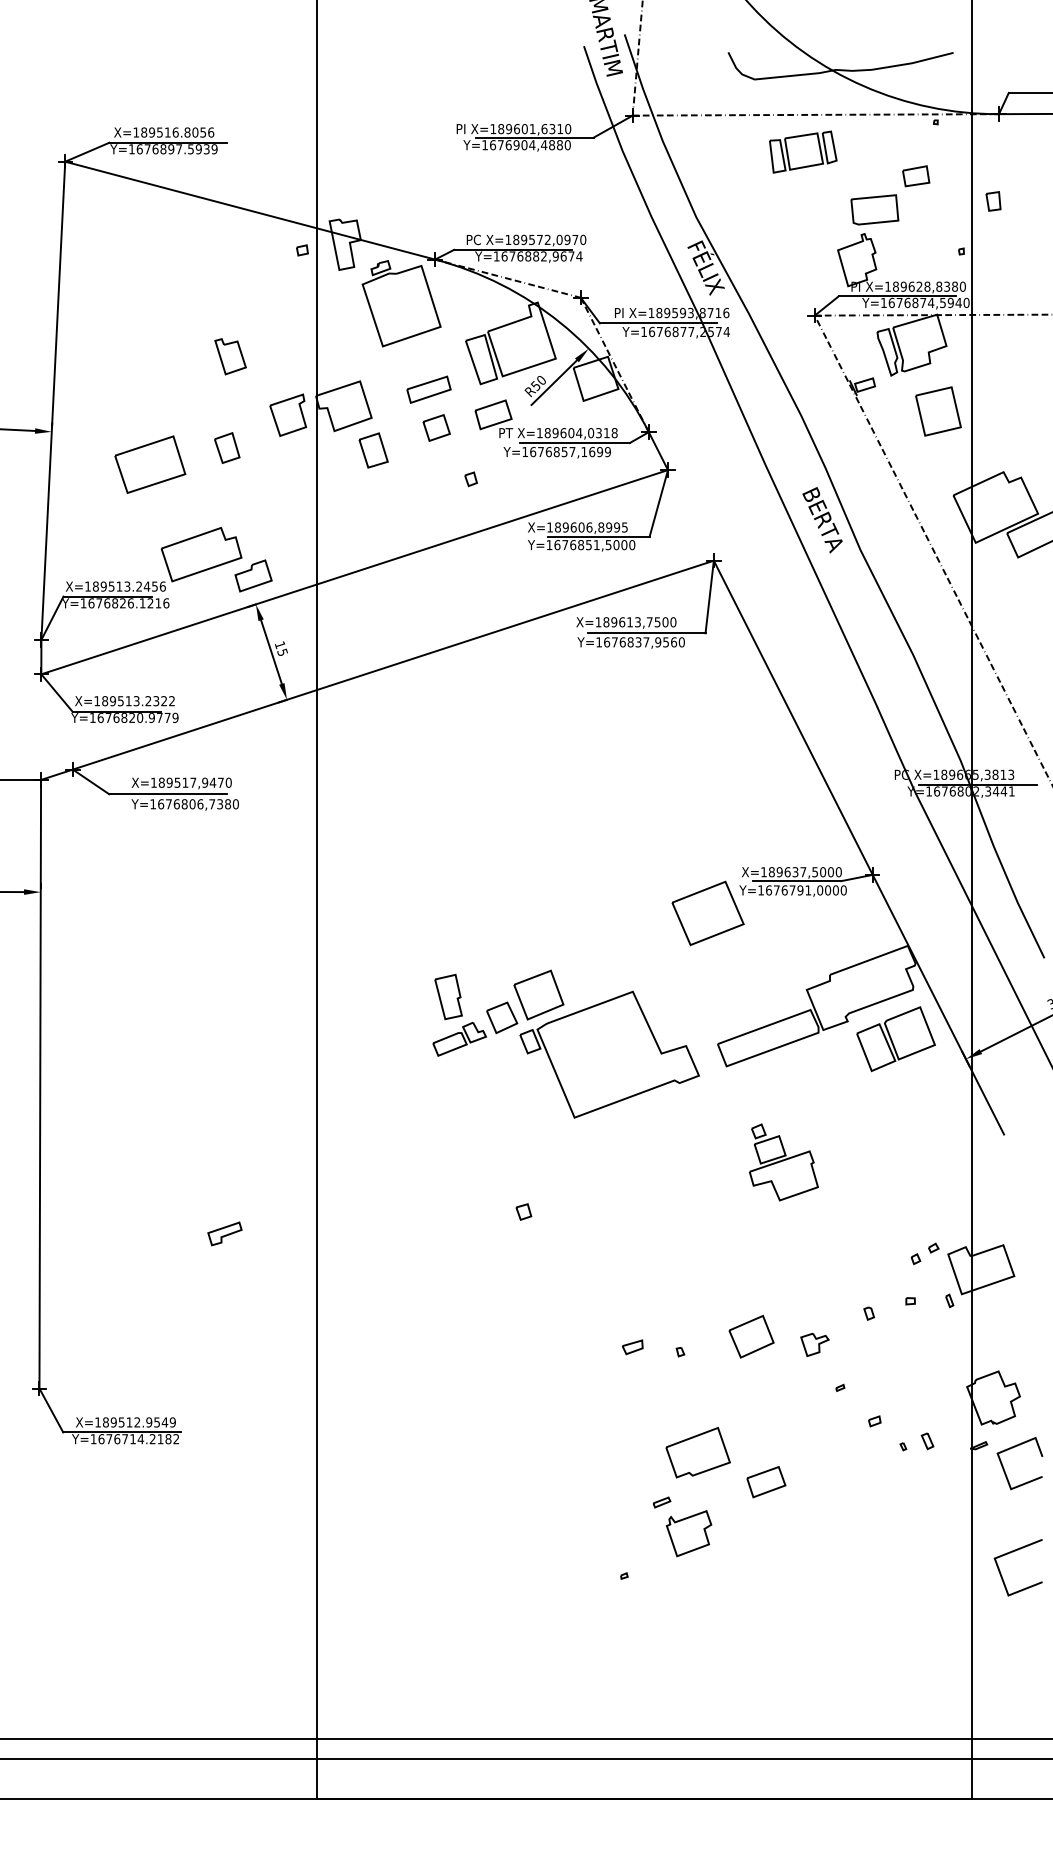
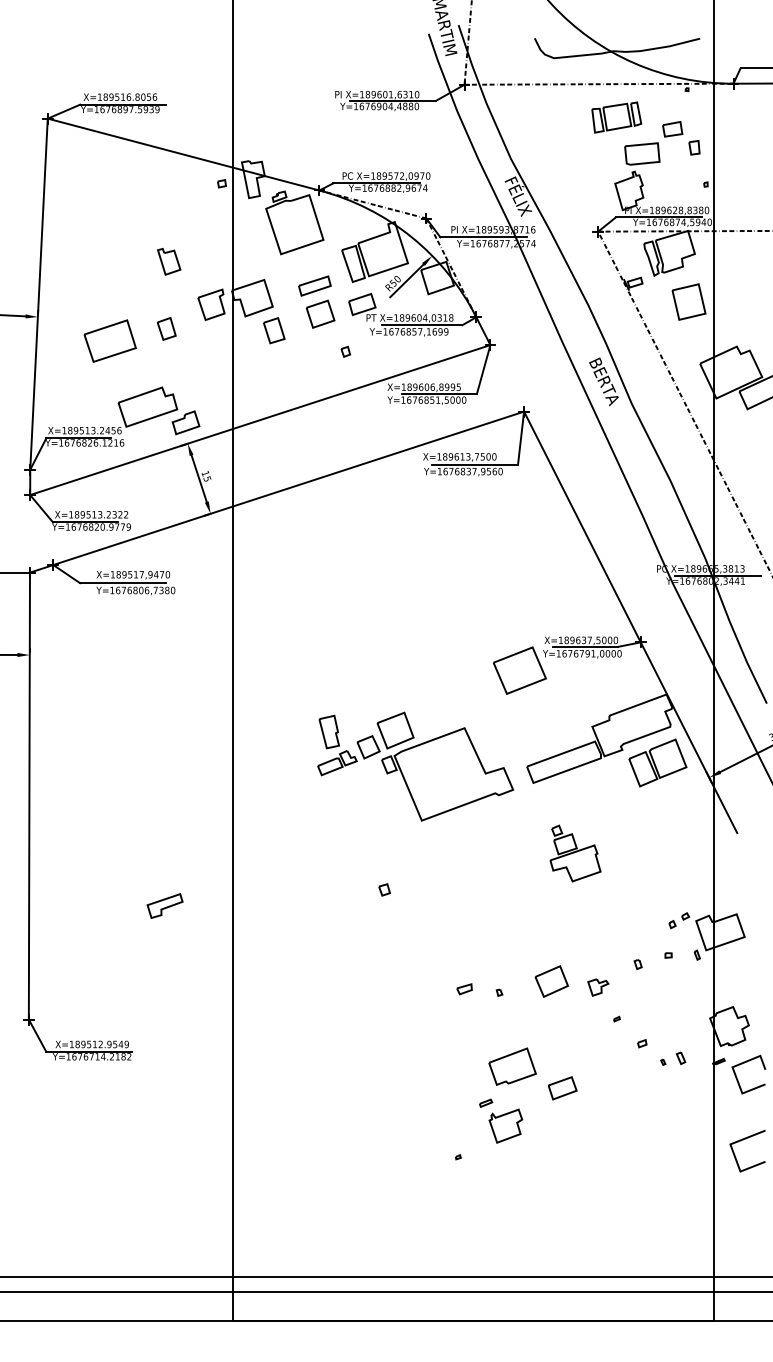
part: (802, 152) -> (616, 117), moved
part: (993, 201) -> (694, 147), moved
part: (436, 427) -> (320, 313), size x1.43
part: (224, 1233) -> (164, 905), size x1.43

